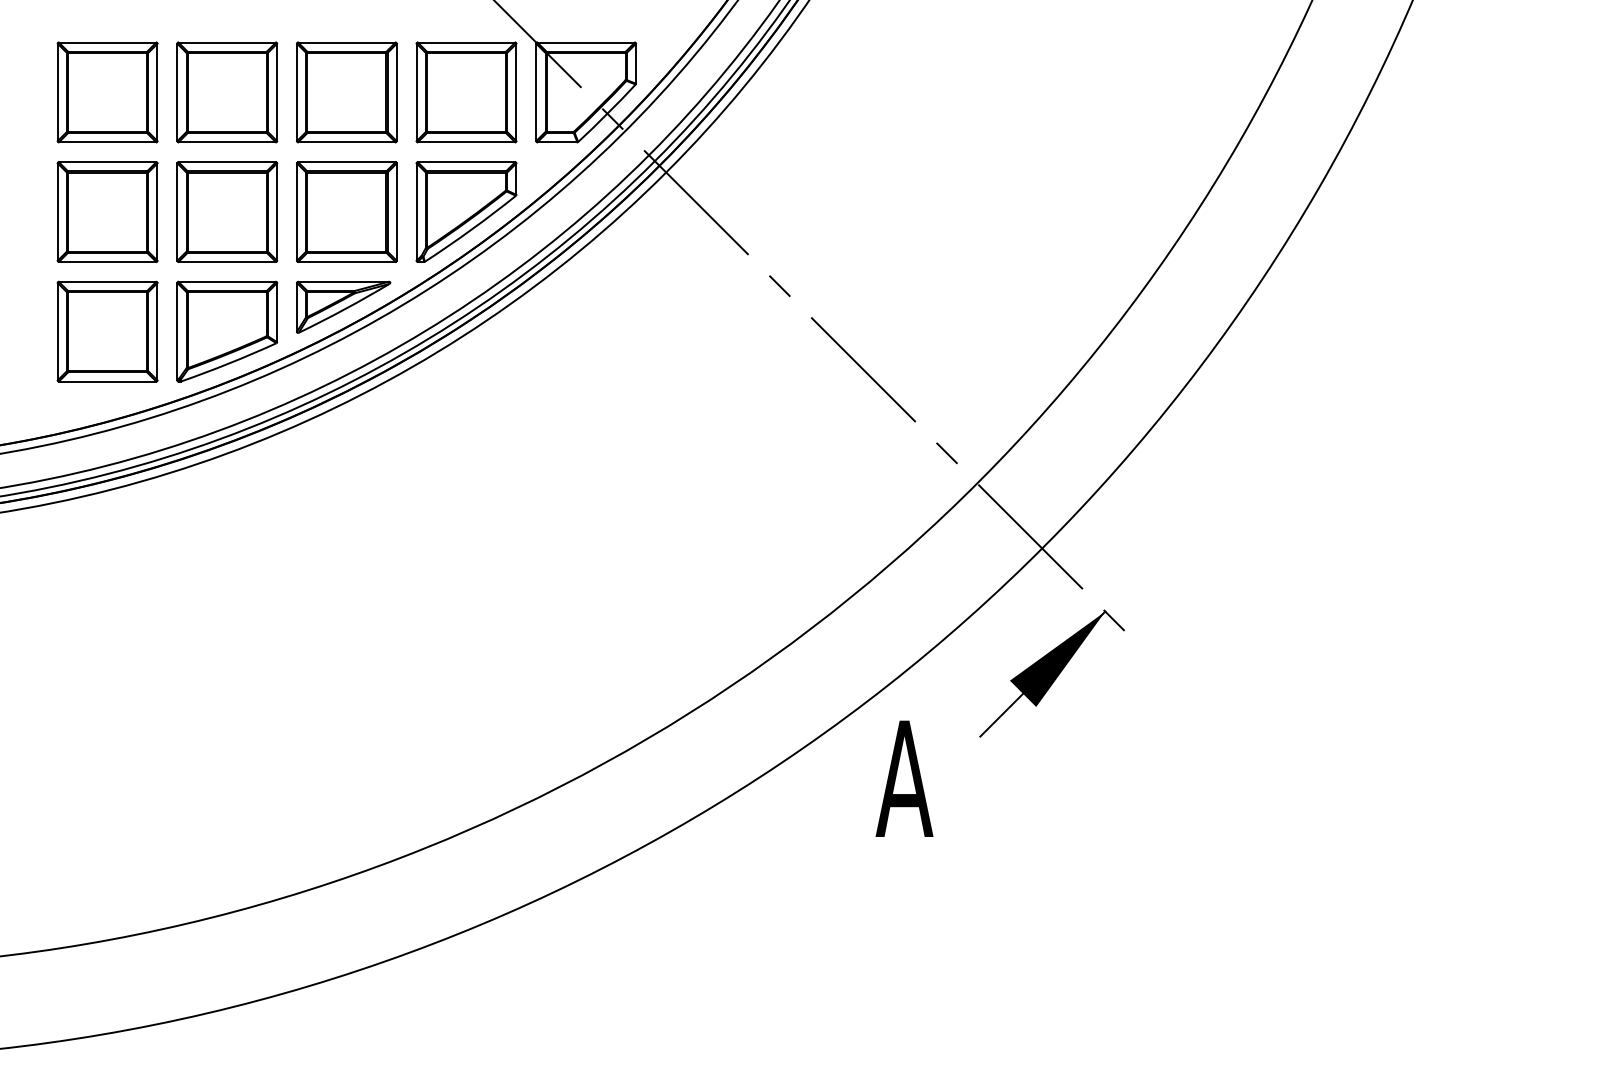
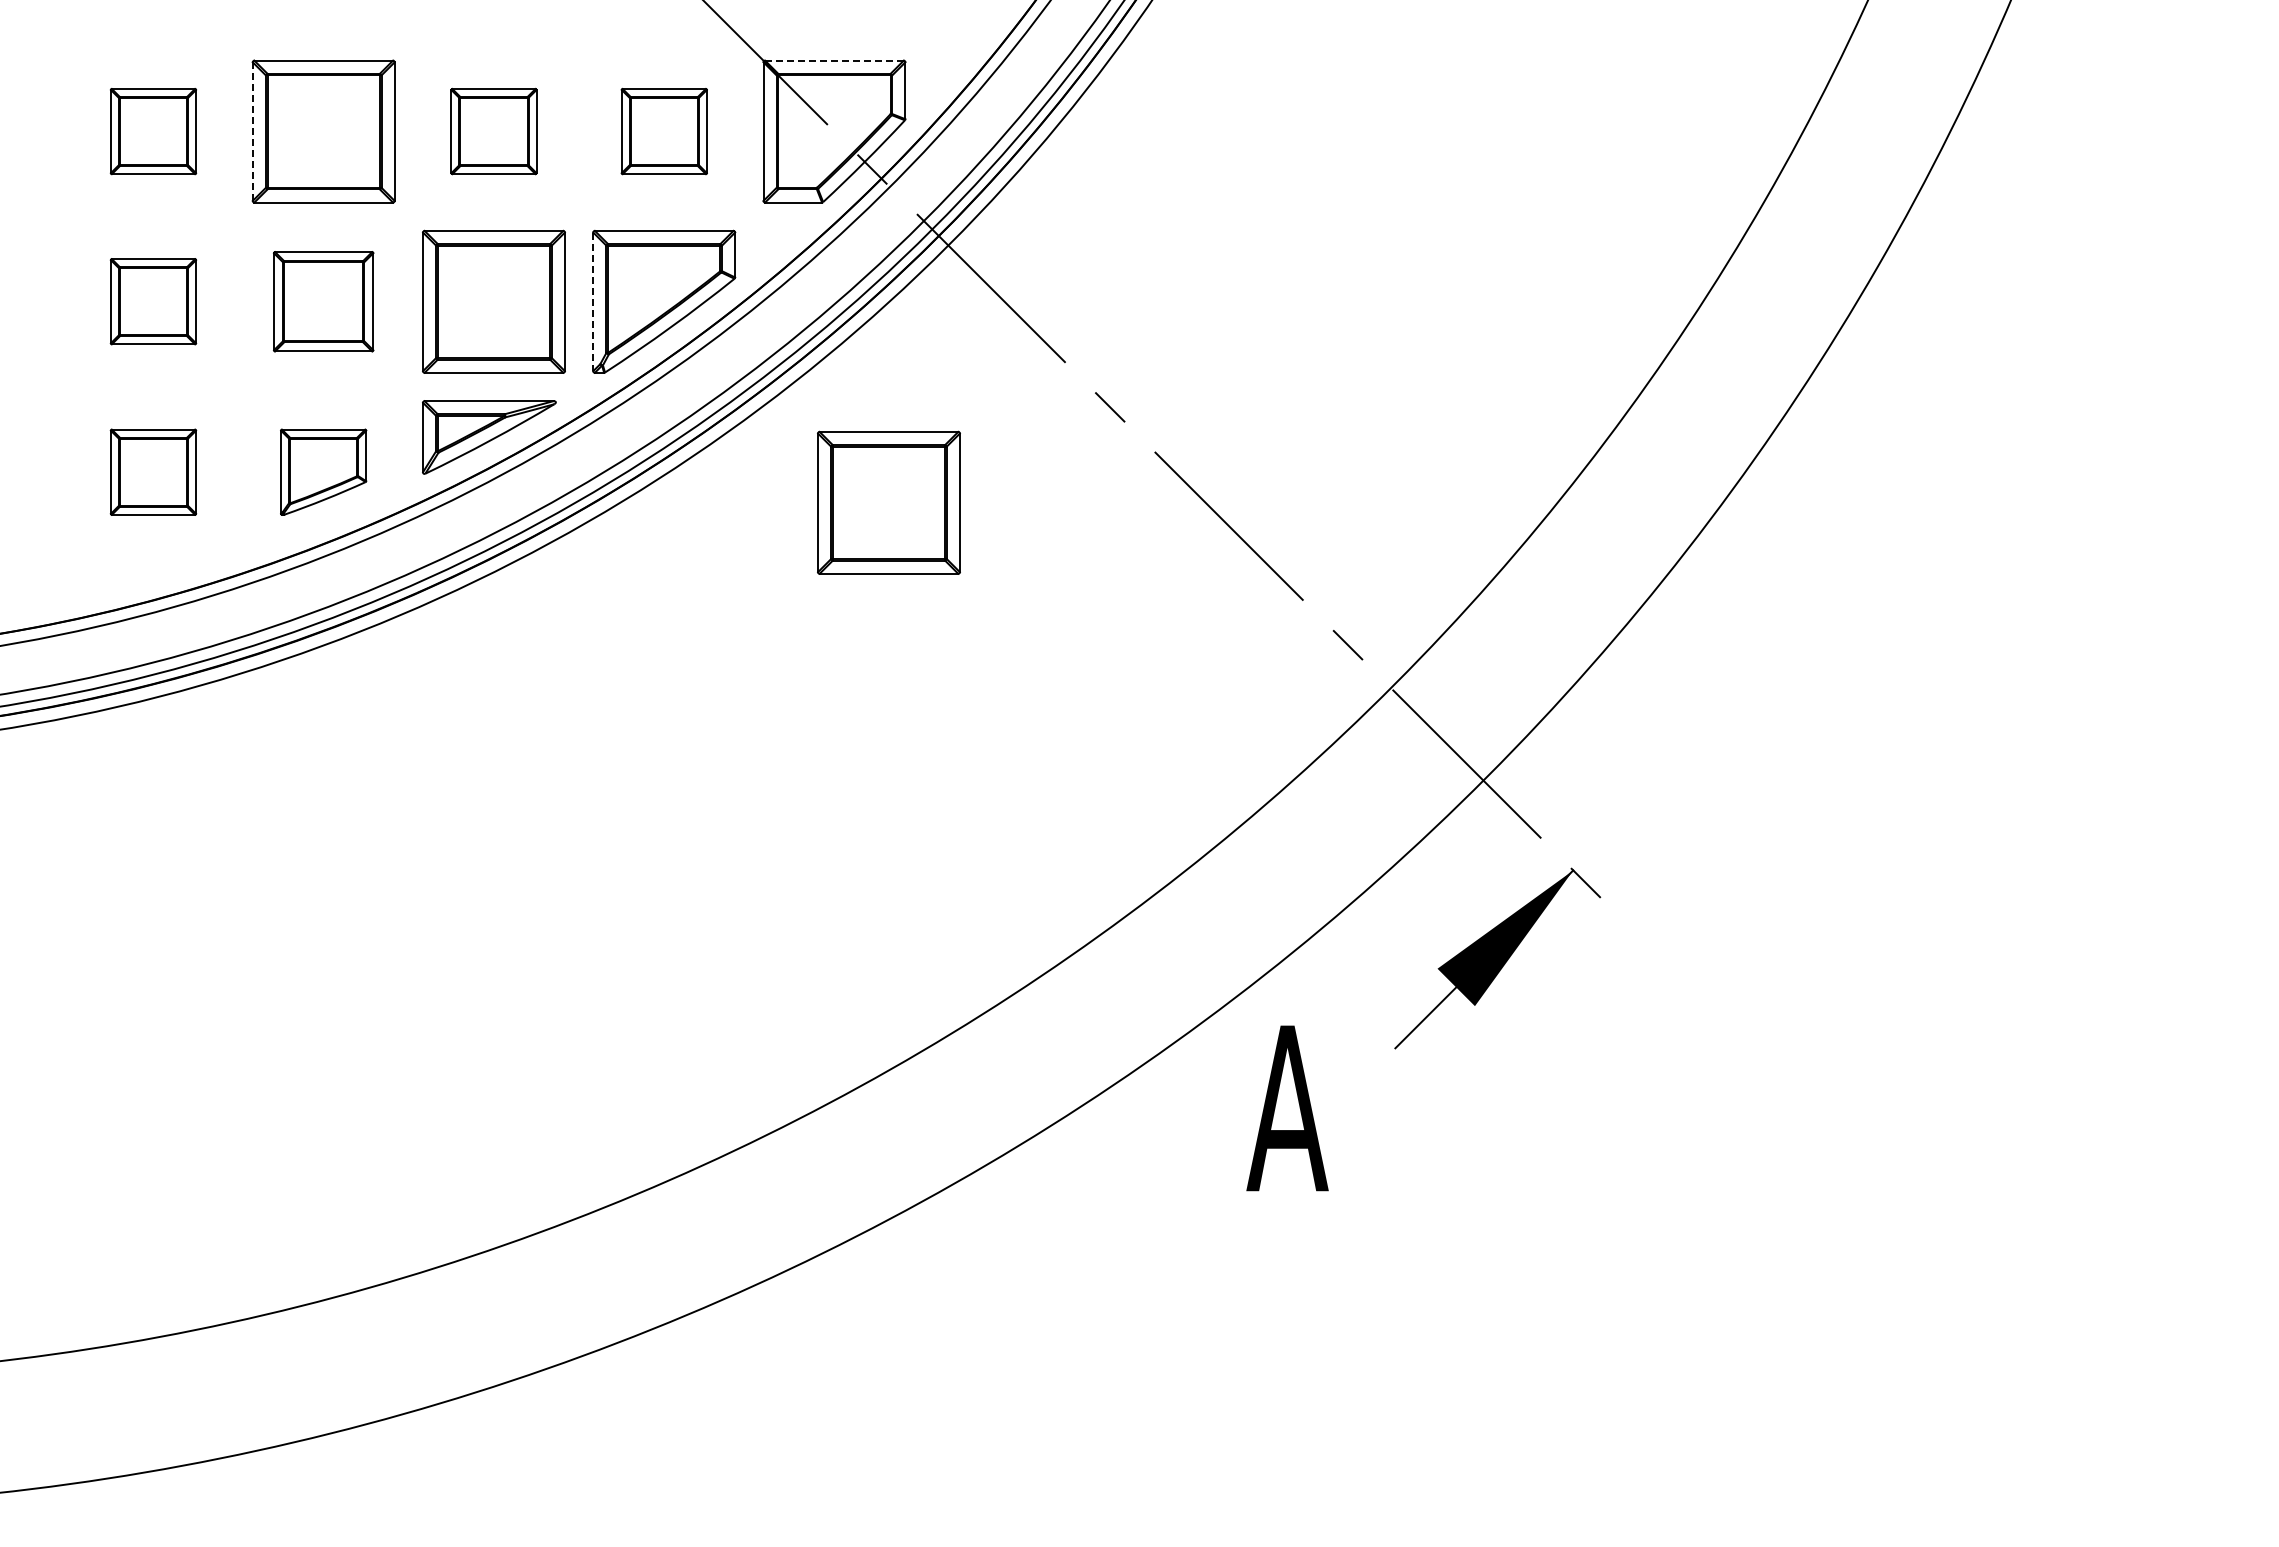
line: (585, 42) -> (833, 60), solid -> dashed
part: (107, 92) -> (153, 131), size x0.6
part: (346, 92) -> (493, 131), size x0.6
part: (466, 92) -> (664, 131), size x0.6
line: (177, 93) -> (252, 132), solid -> dashed
part: (107, 211) -> (153, 301), size x0.6
part: (227, 211) -> (323, 301), size x0.7
line: (416, 212) -> (593, 302), solid -> dashed
part: (107, 331) -> (153, 472), size x0.6
part: (227, 331) -> (323, 472), size x0.6
part: (624, 353) -> (888, 502), added

